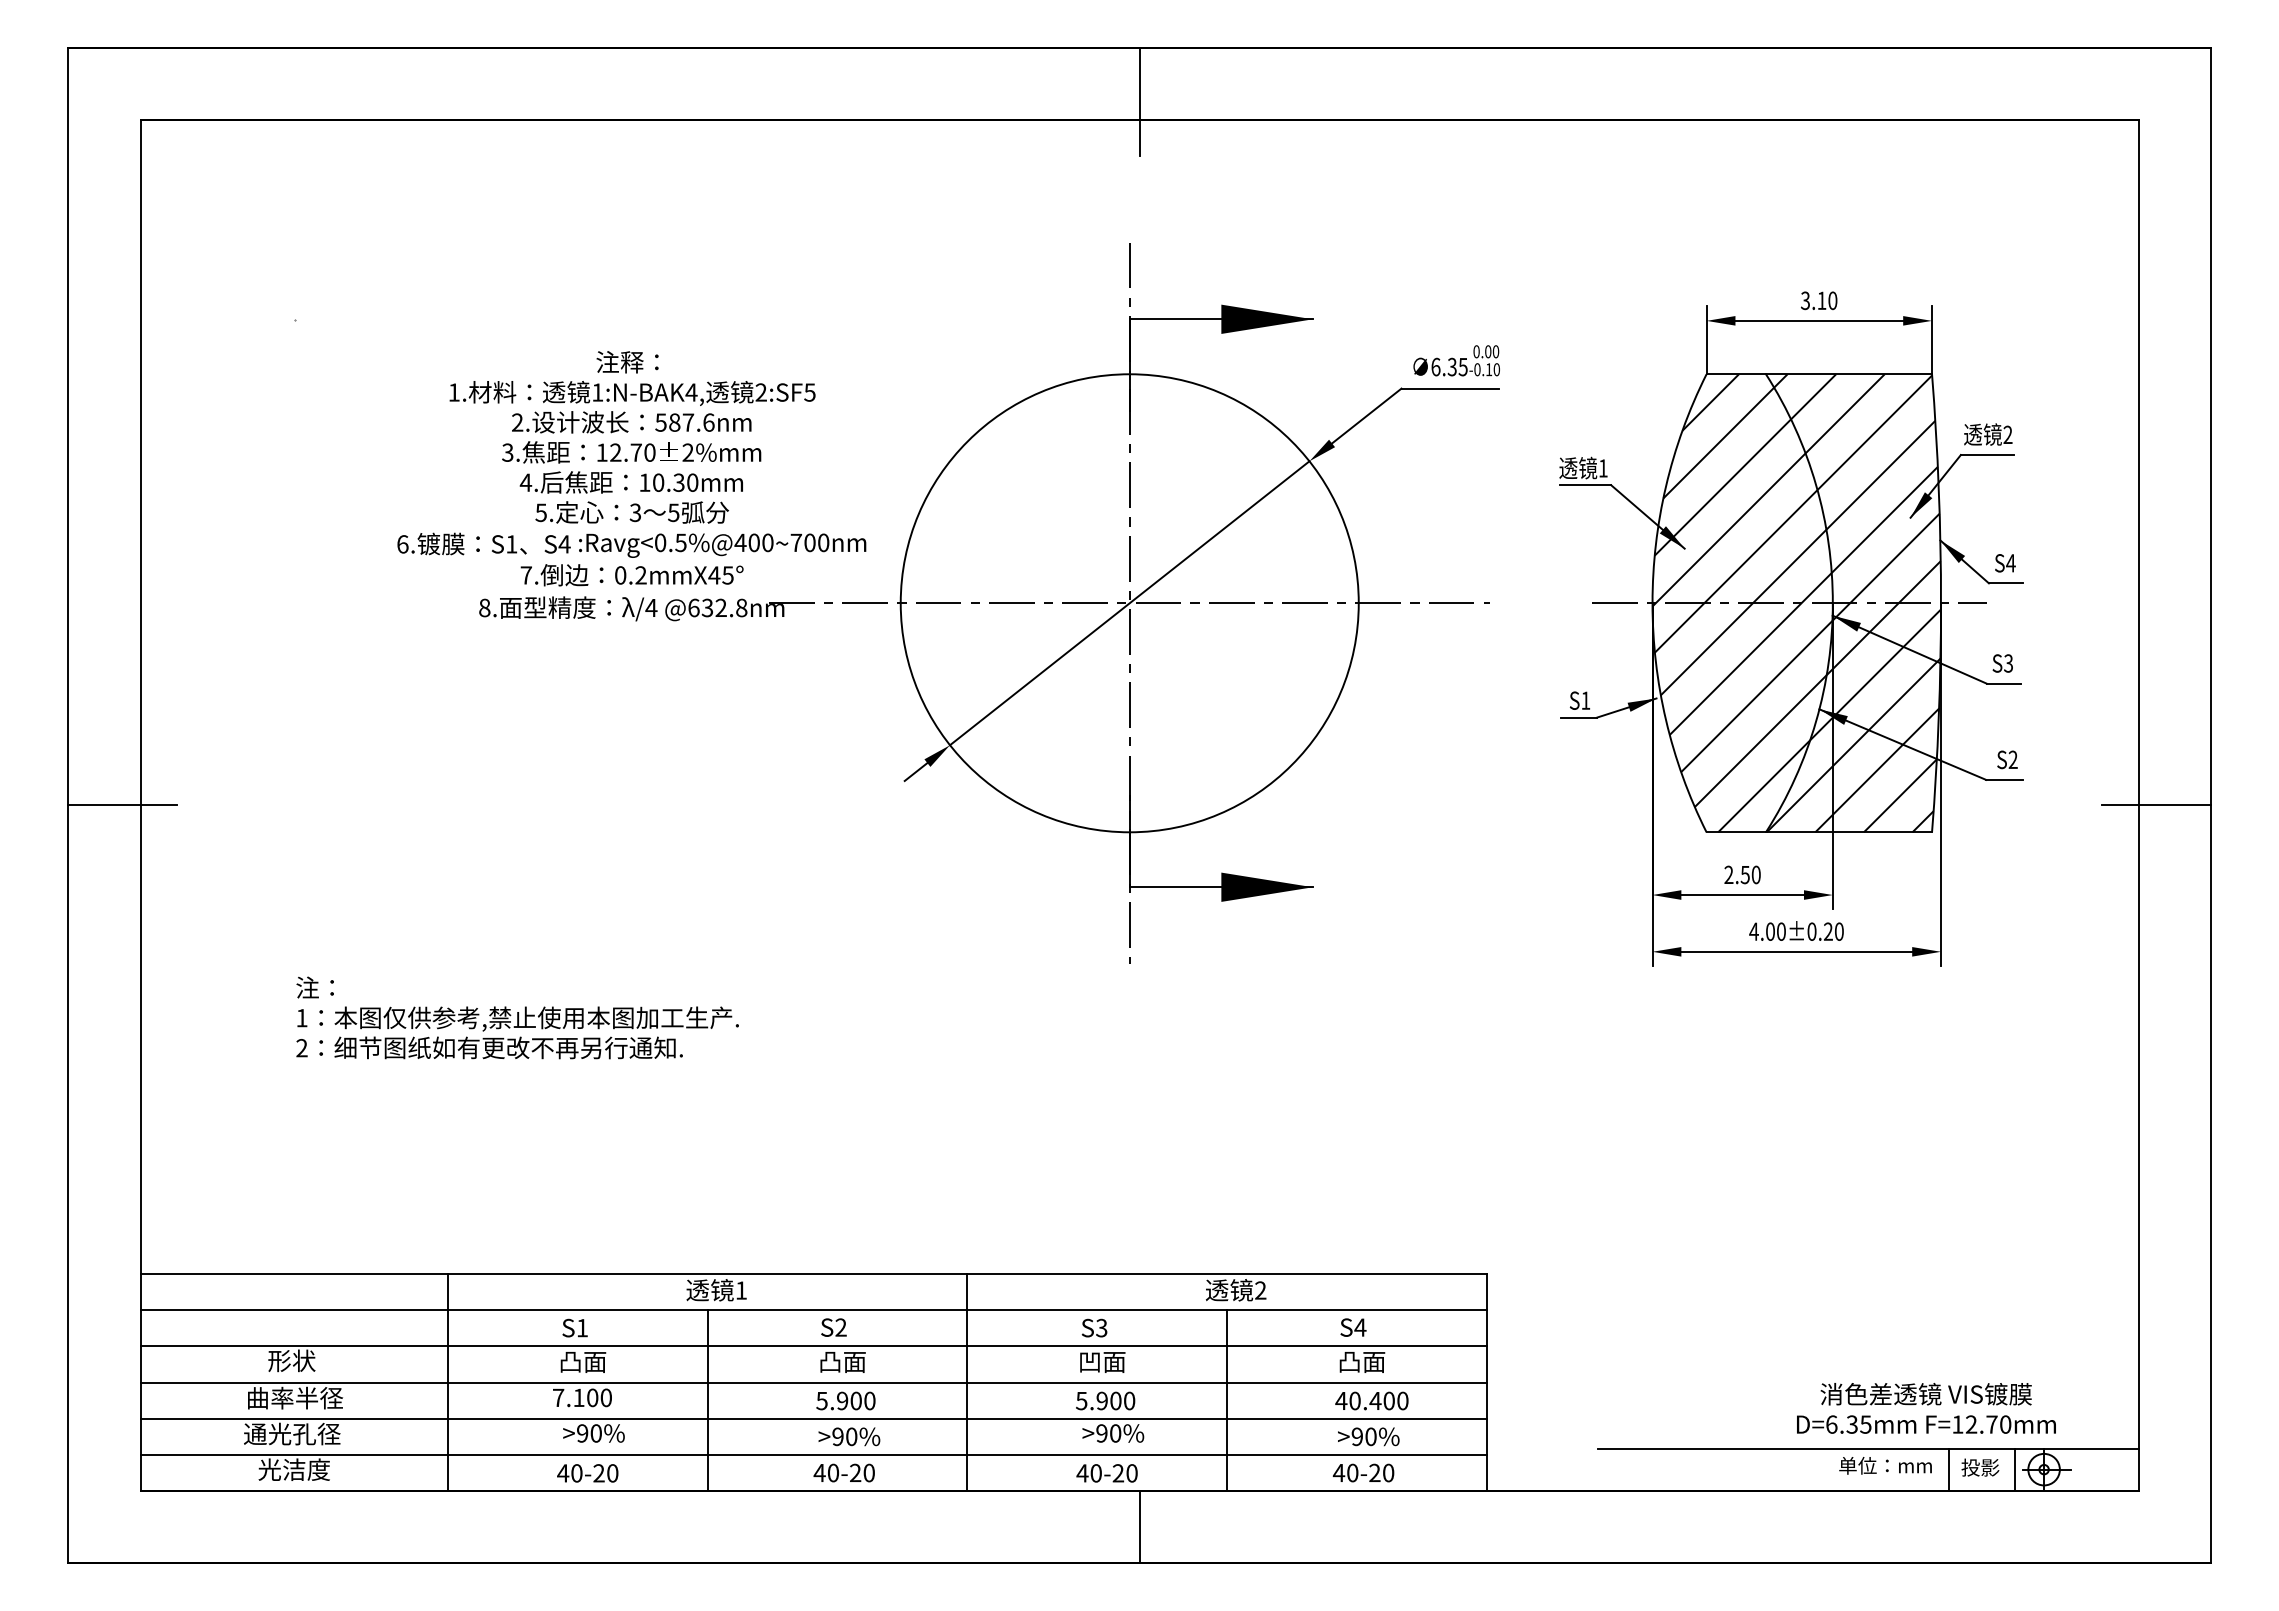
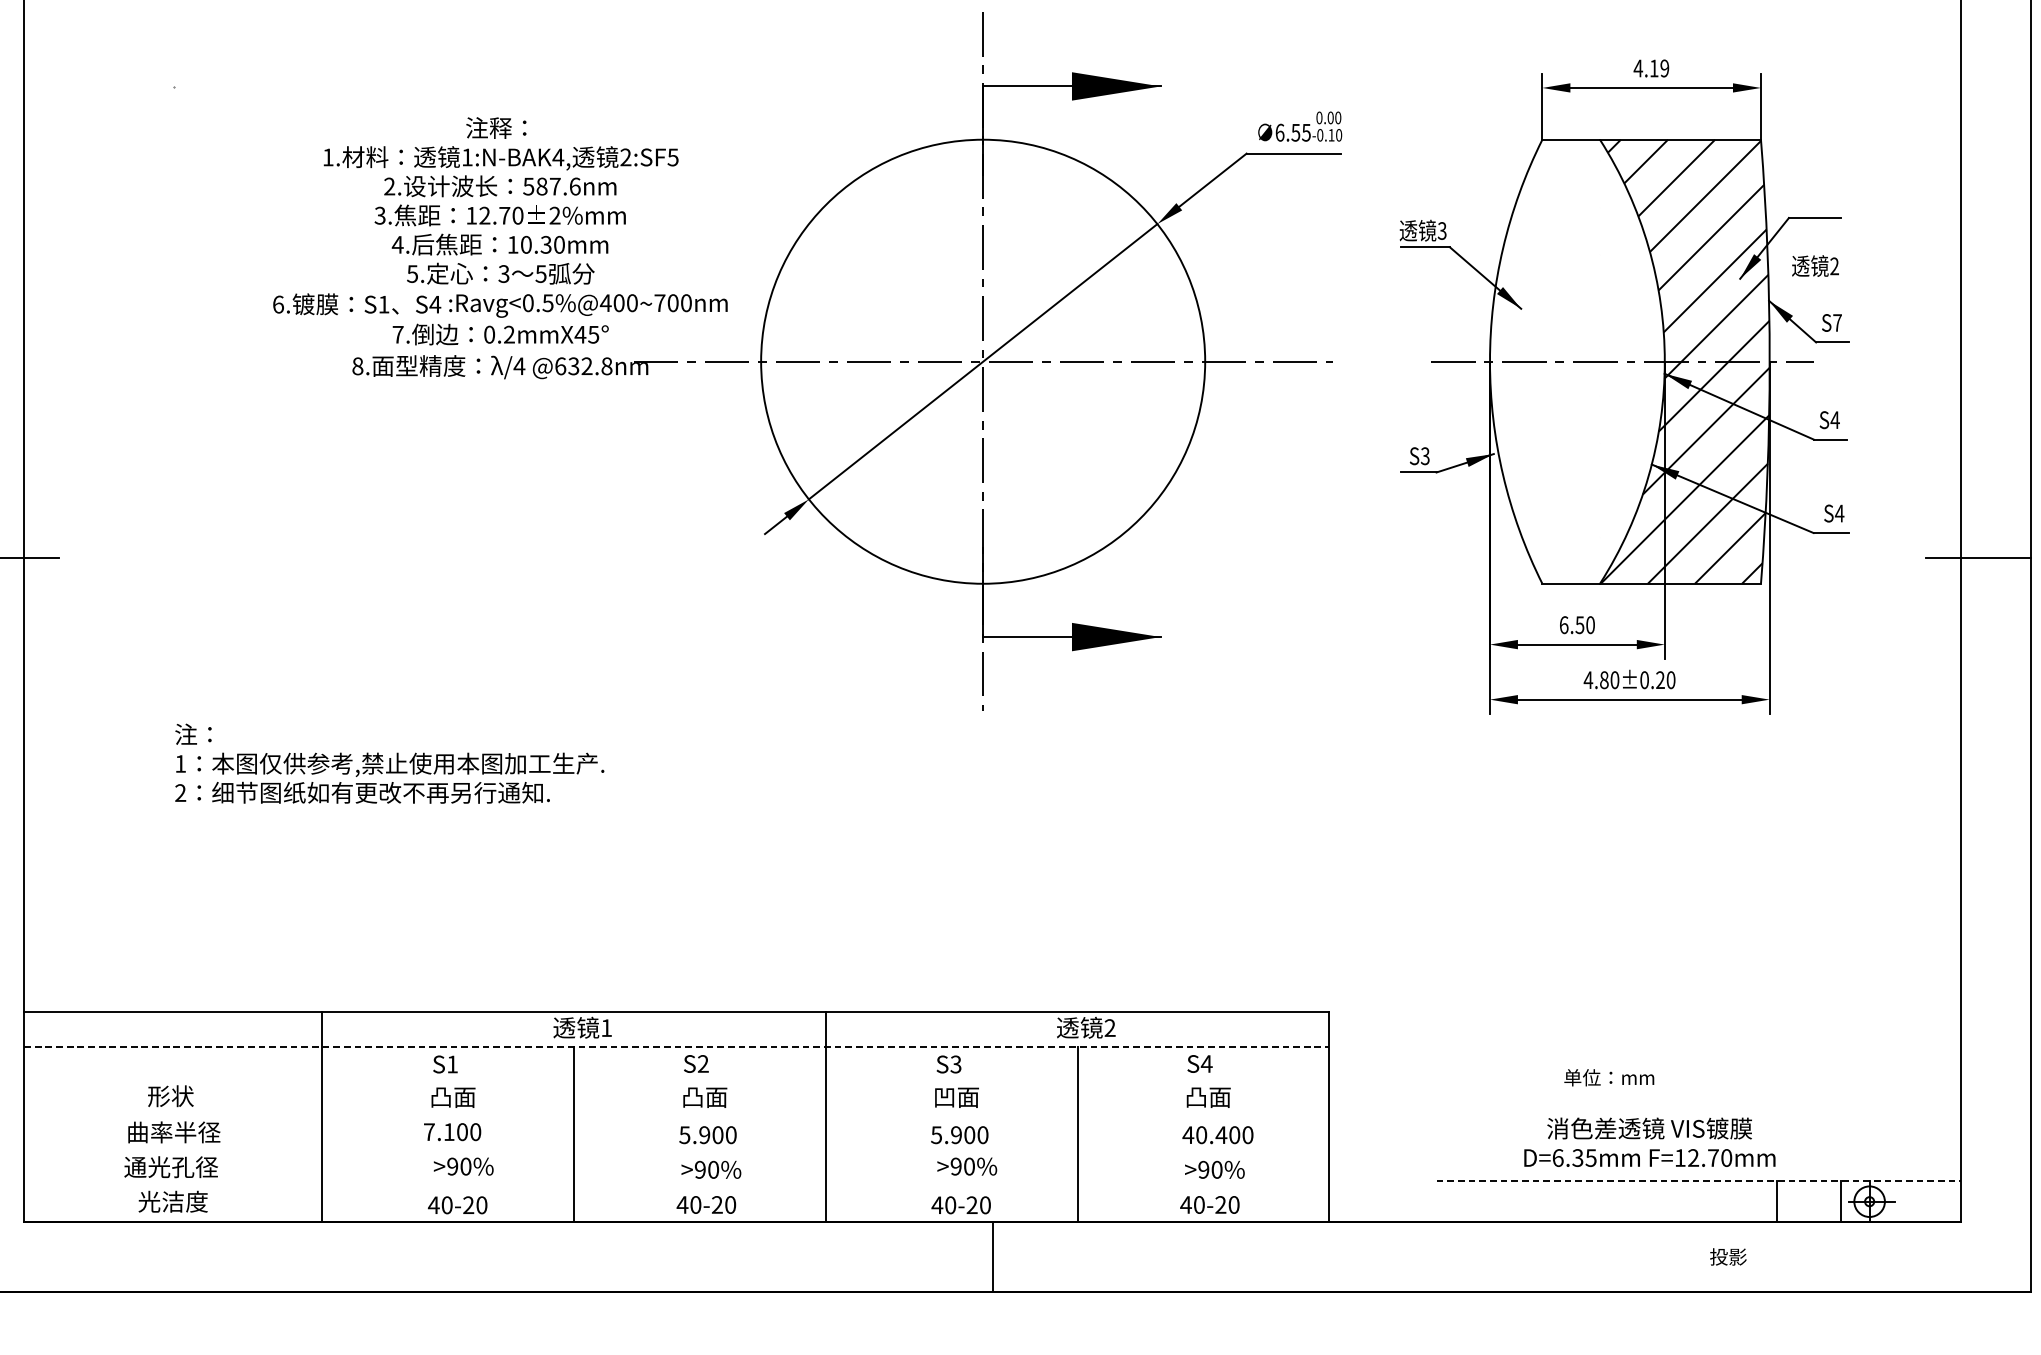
text: (1818, 300) -> (1650, 68), 3.10 -> 4.19
text: (1452, 366) -> (1296, 132), 6.35 -> 6.55
text: (1988, 434) -> (1815, 265), moved
text: (1602, 468) -> (1441, 231), 1 -> 3
text: (2010, 563) -> (1837, 323), S4 -> S7
hatch: (1742, 603) -> (1577, 361), removed
text: (2008, 663) -> (1835, 420), S3 -> S4
text: (1585, 700) -> (1425, 456), S1 -> S3
text: (2013, 759) -> (1839, 513), S2 -> S4
text: (1728, 874) -> (1563, 624), 2.50 -> 6.50
text: (1770, 931) -> (1604, 679), 4.00±0.20 -> 4.80±0.20
line: (814, 1310) -> (677, 1047), solid -> dashed
line: (813, 1346) -> (676, 1082), removed
line: (813, 1382) -> (676, 1117), removed
text: (1926, 1408) -> (1649, 1142), moved
line: (813, 1418) -> (676, 1152), removed
line: (1868, 1448) -> (1699, 1181), solid -> dashed
line: (813, 1454) -> (676, 1187), removed
text: (1885, 1465) -> (1609, 1077), moved
text: (1980, 1467) -> (1728, 1256), moved

